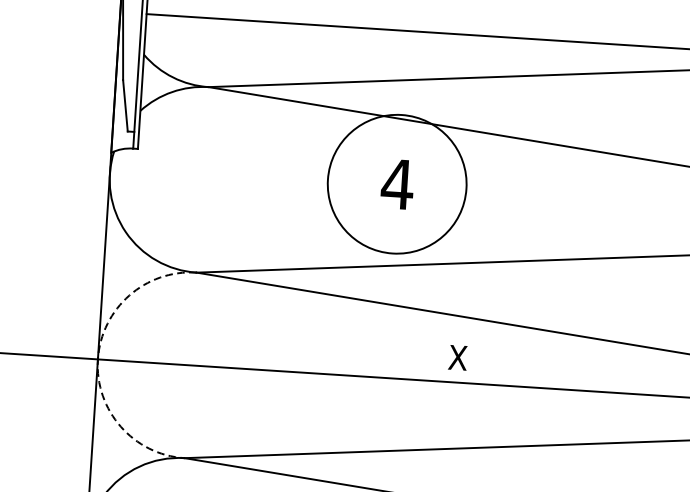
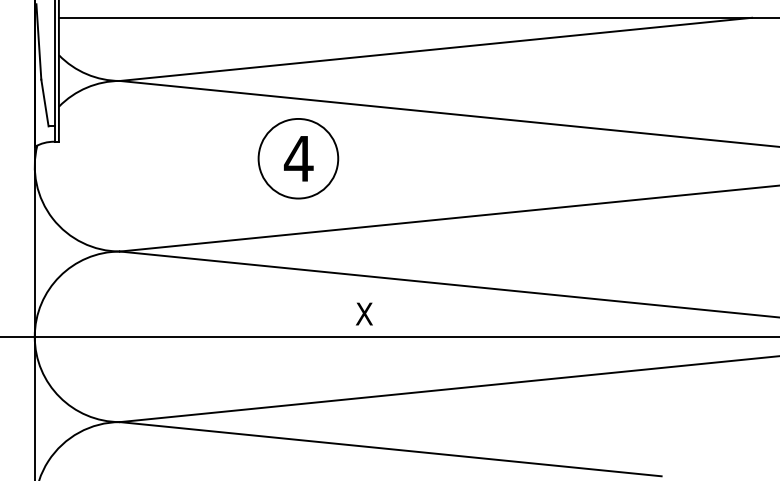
circle: (397, 183) -> (298, 158), size x0.62
arc: (97, 359) -> (34, 336), dashed -> solid

